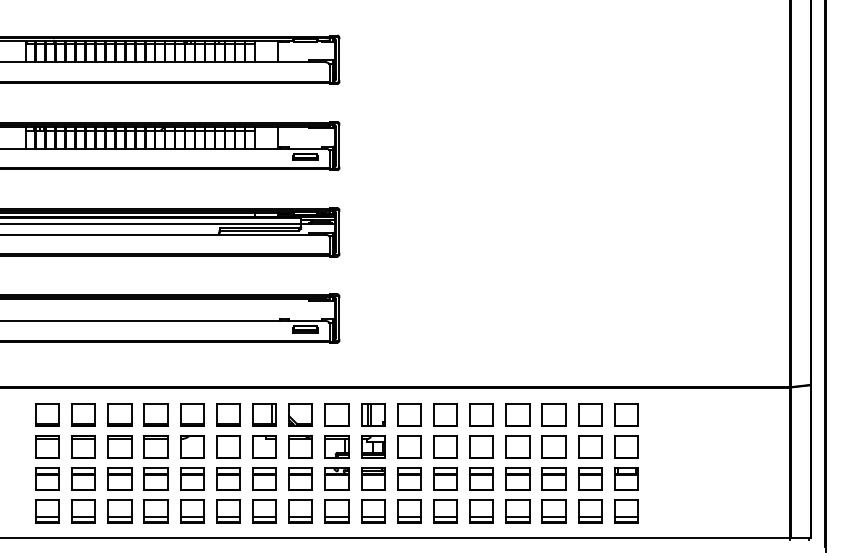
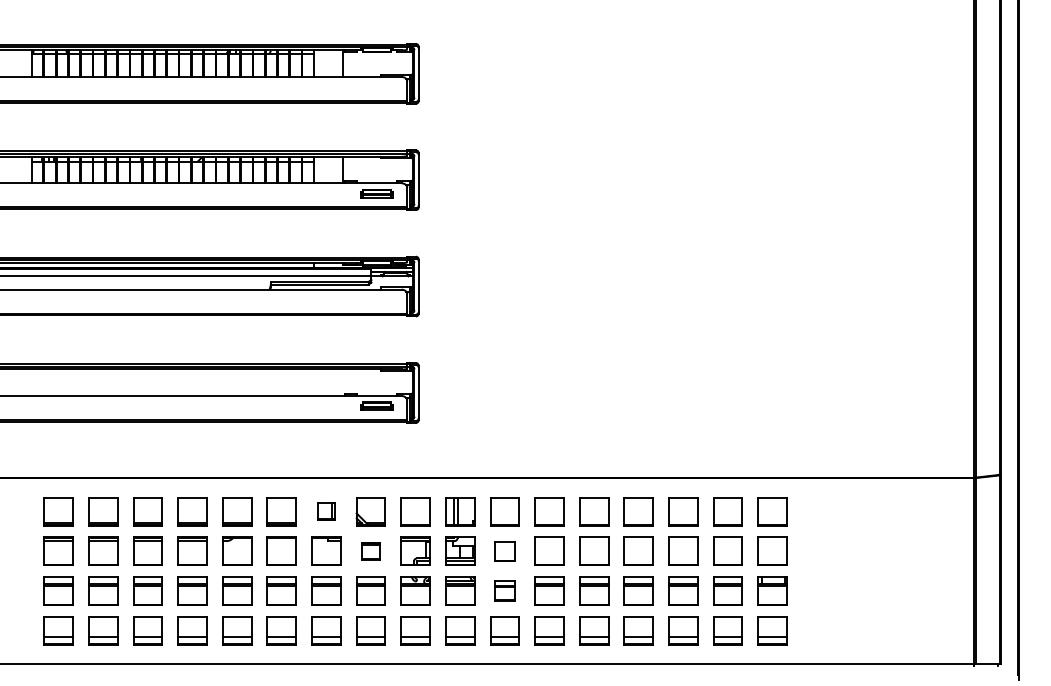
part: (264, 414) -> (326, 511), size x0.6
part: (300, 446) -> (370, 550), size x0.6
part: (408, 446) -> (504, 550), size x0.7
part: (408, 478) -> (504, 590), size x0.7

